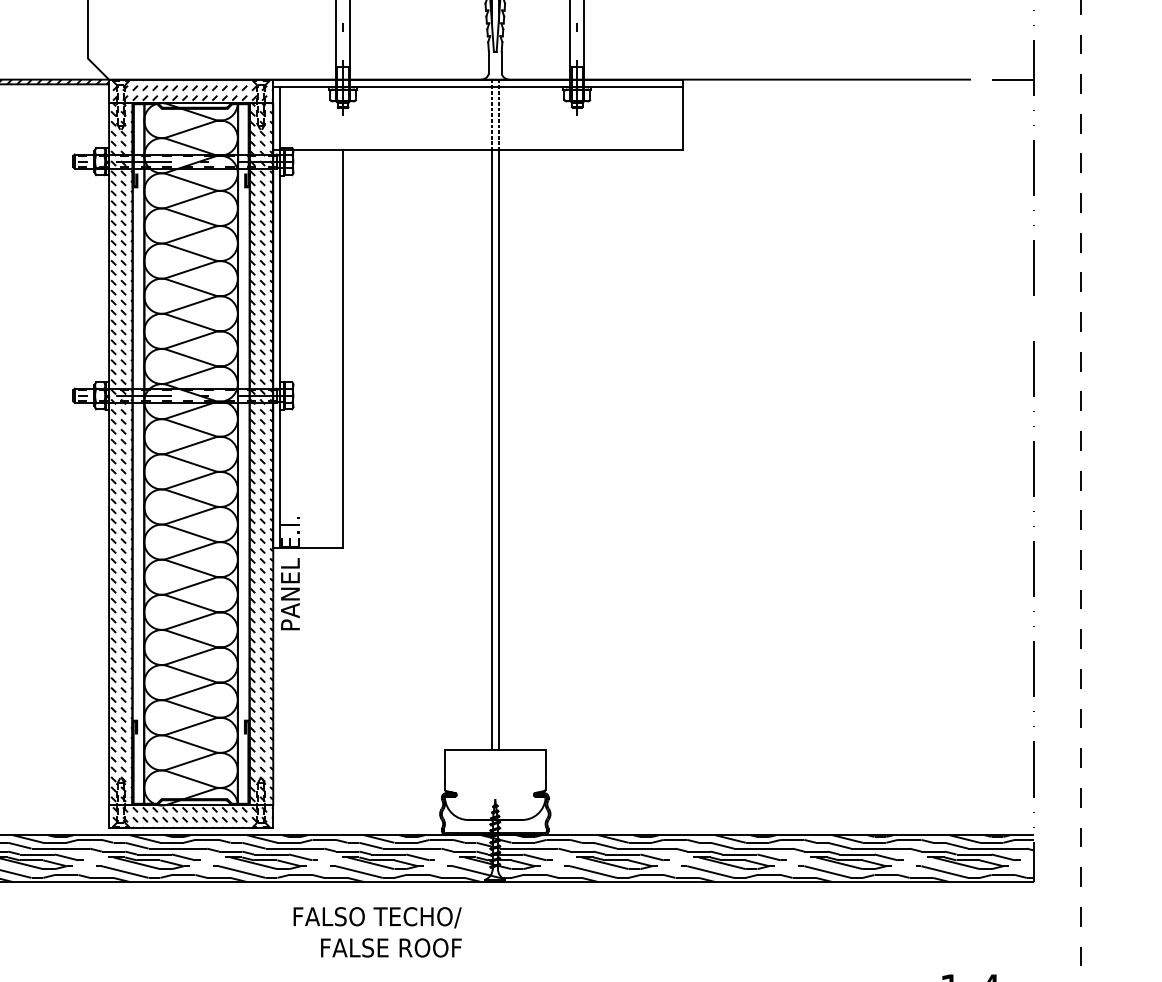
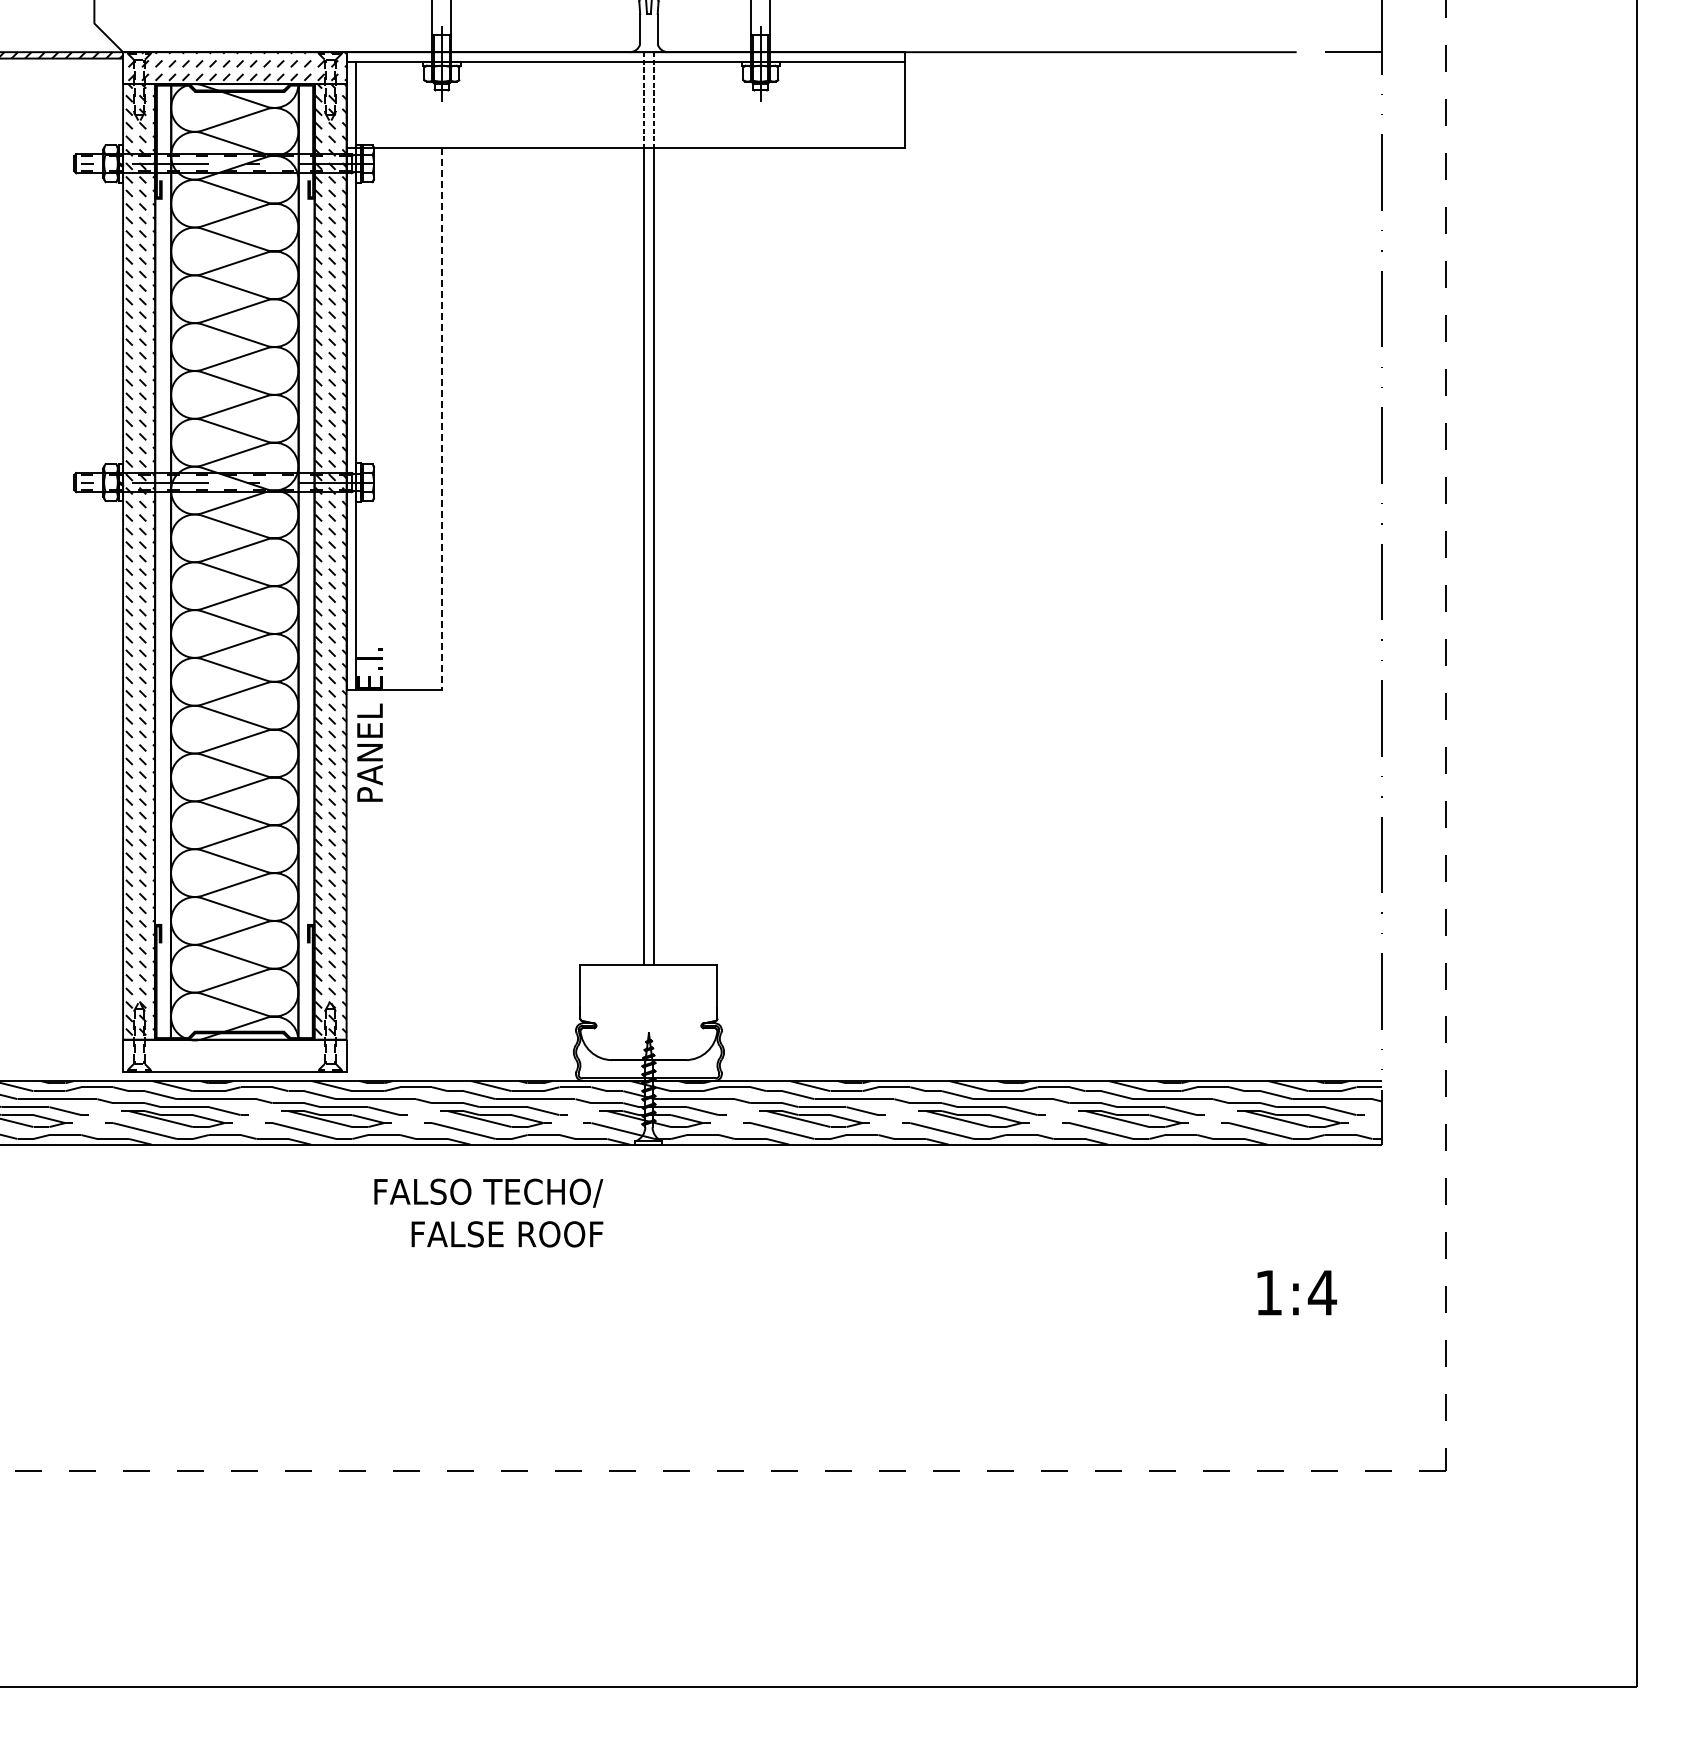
line: (343, 348) -> (442, 418), solid -> dashed
hatch: (193, 817) -> (237, 1056), removed

